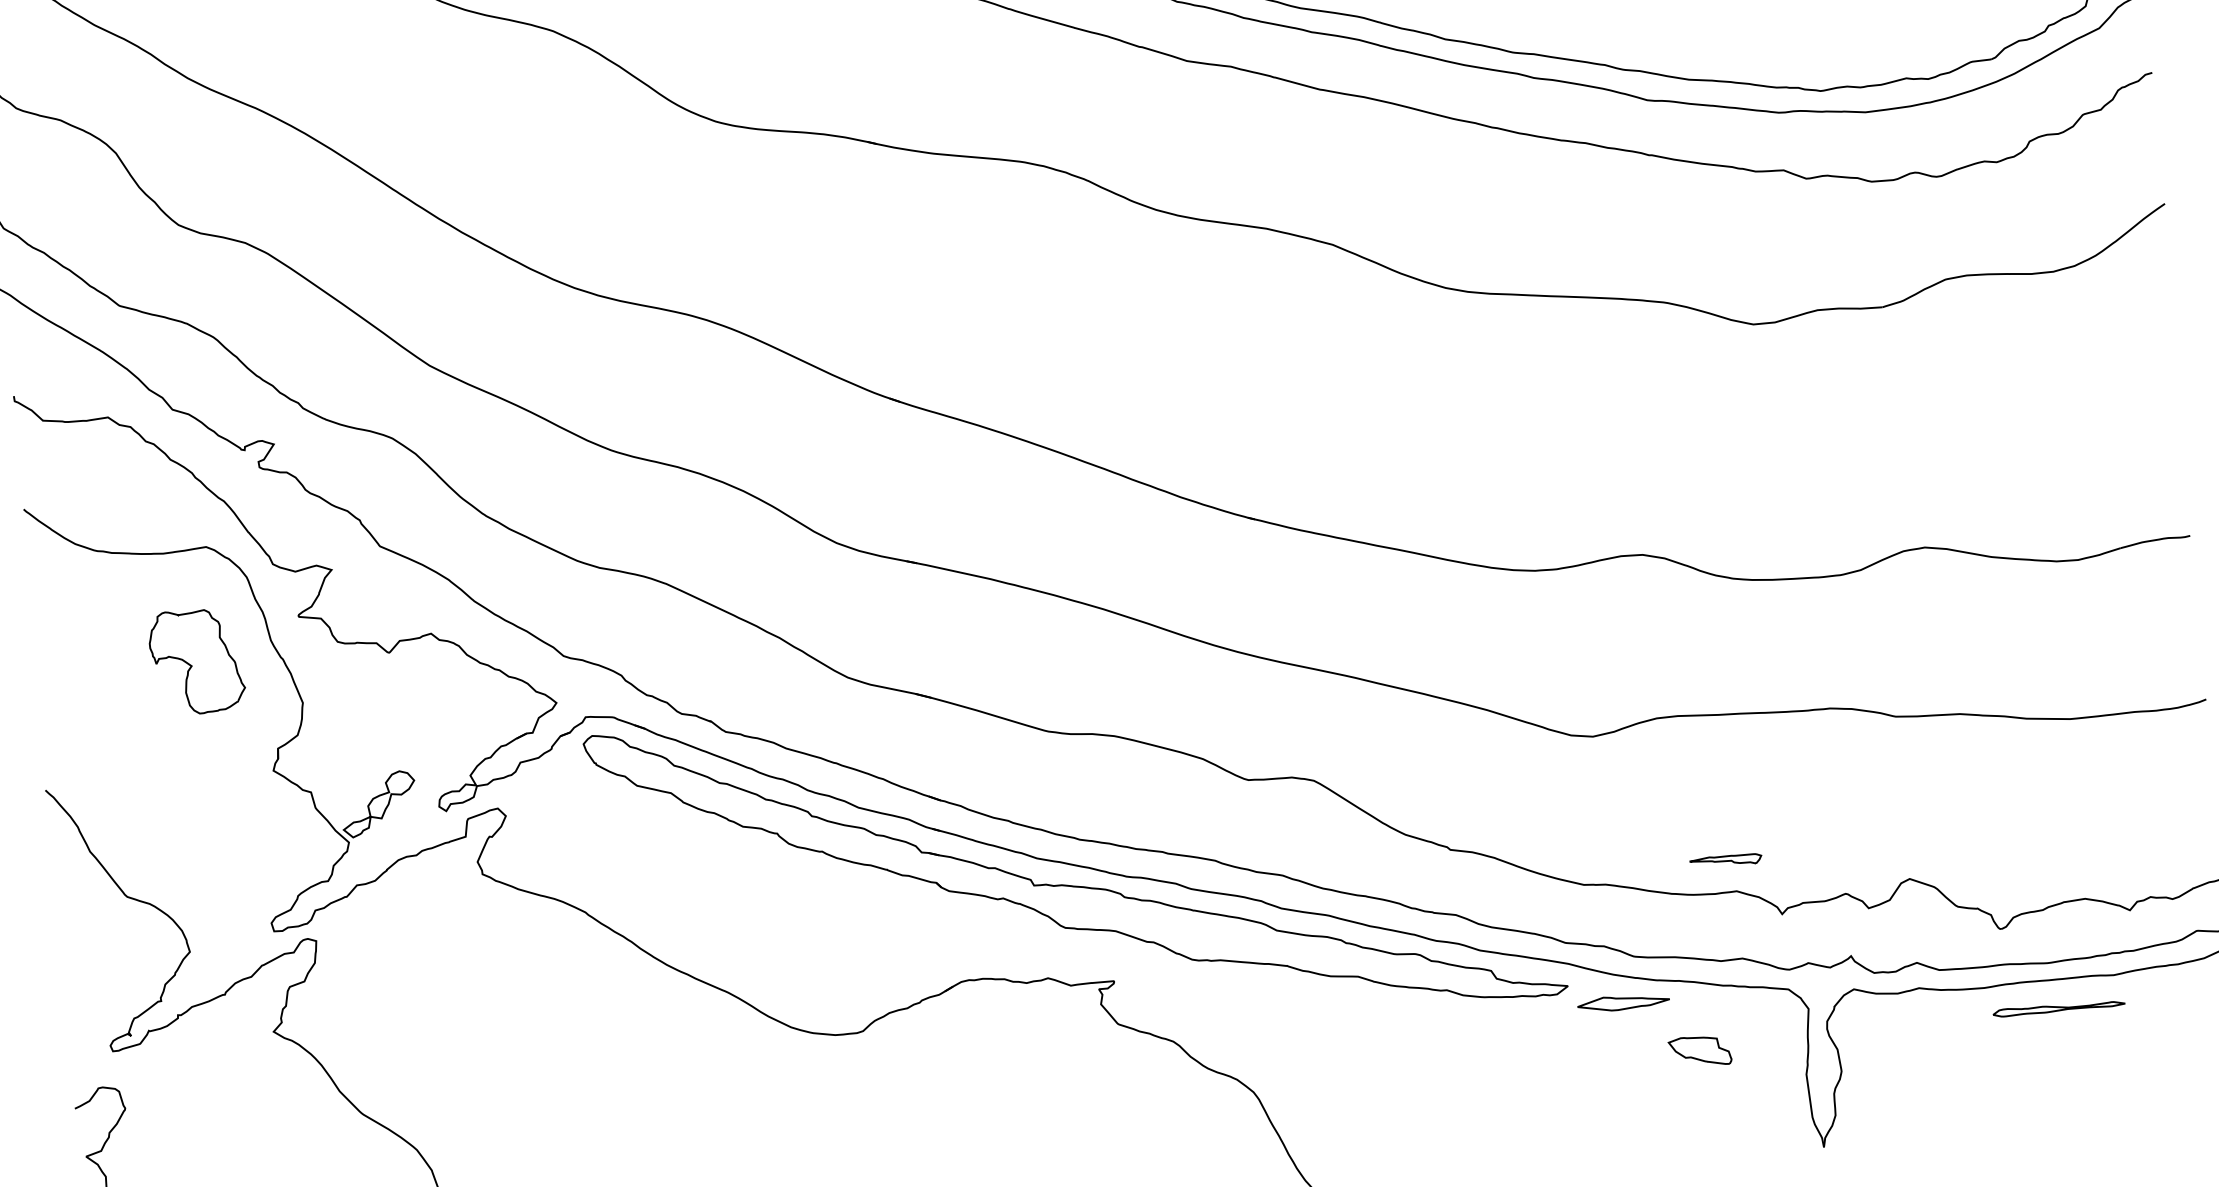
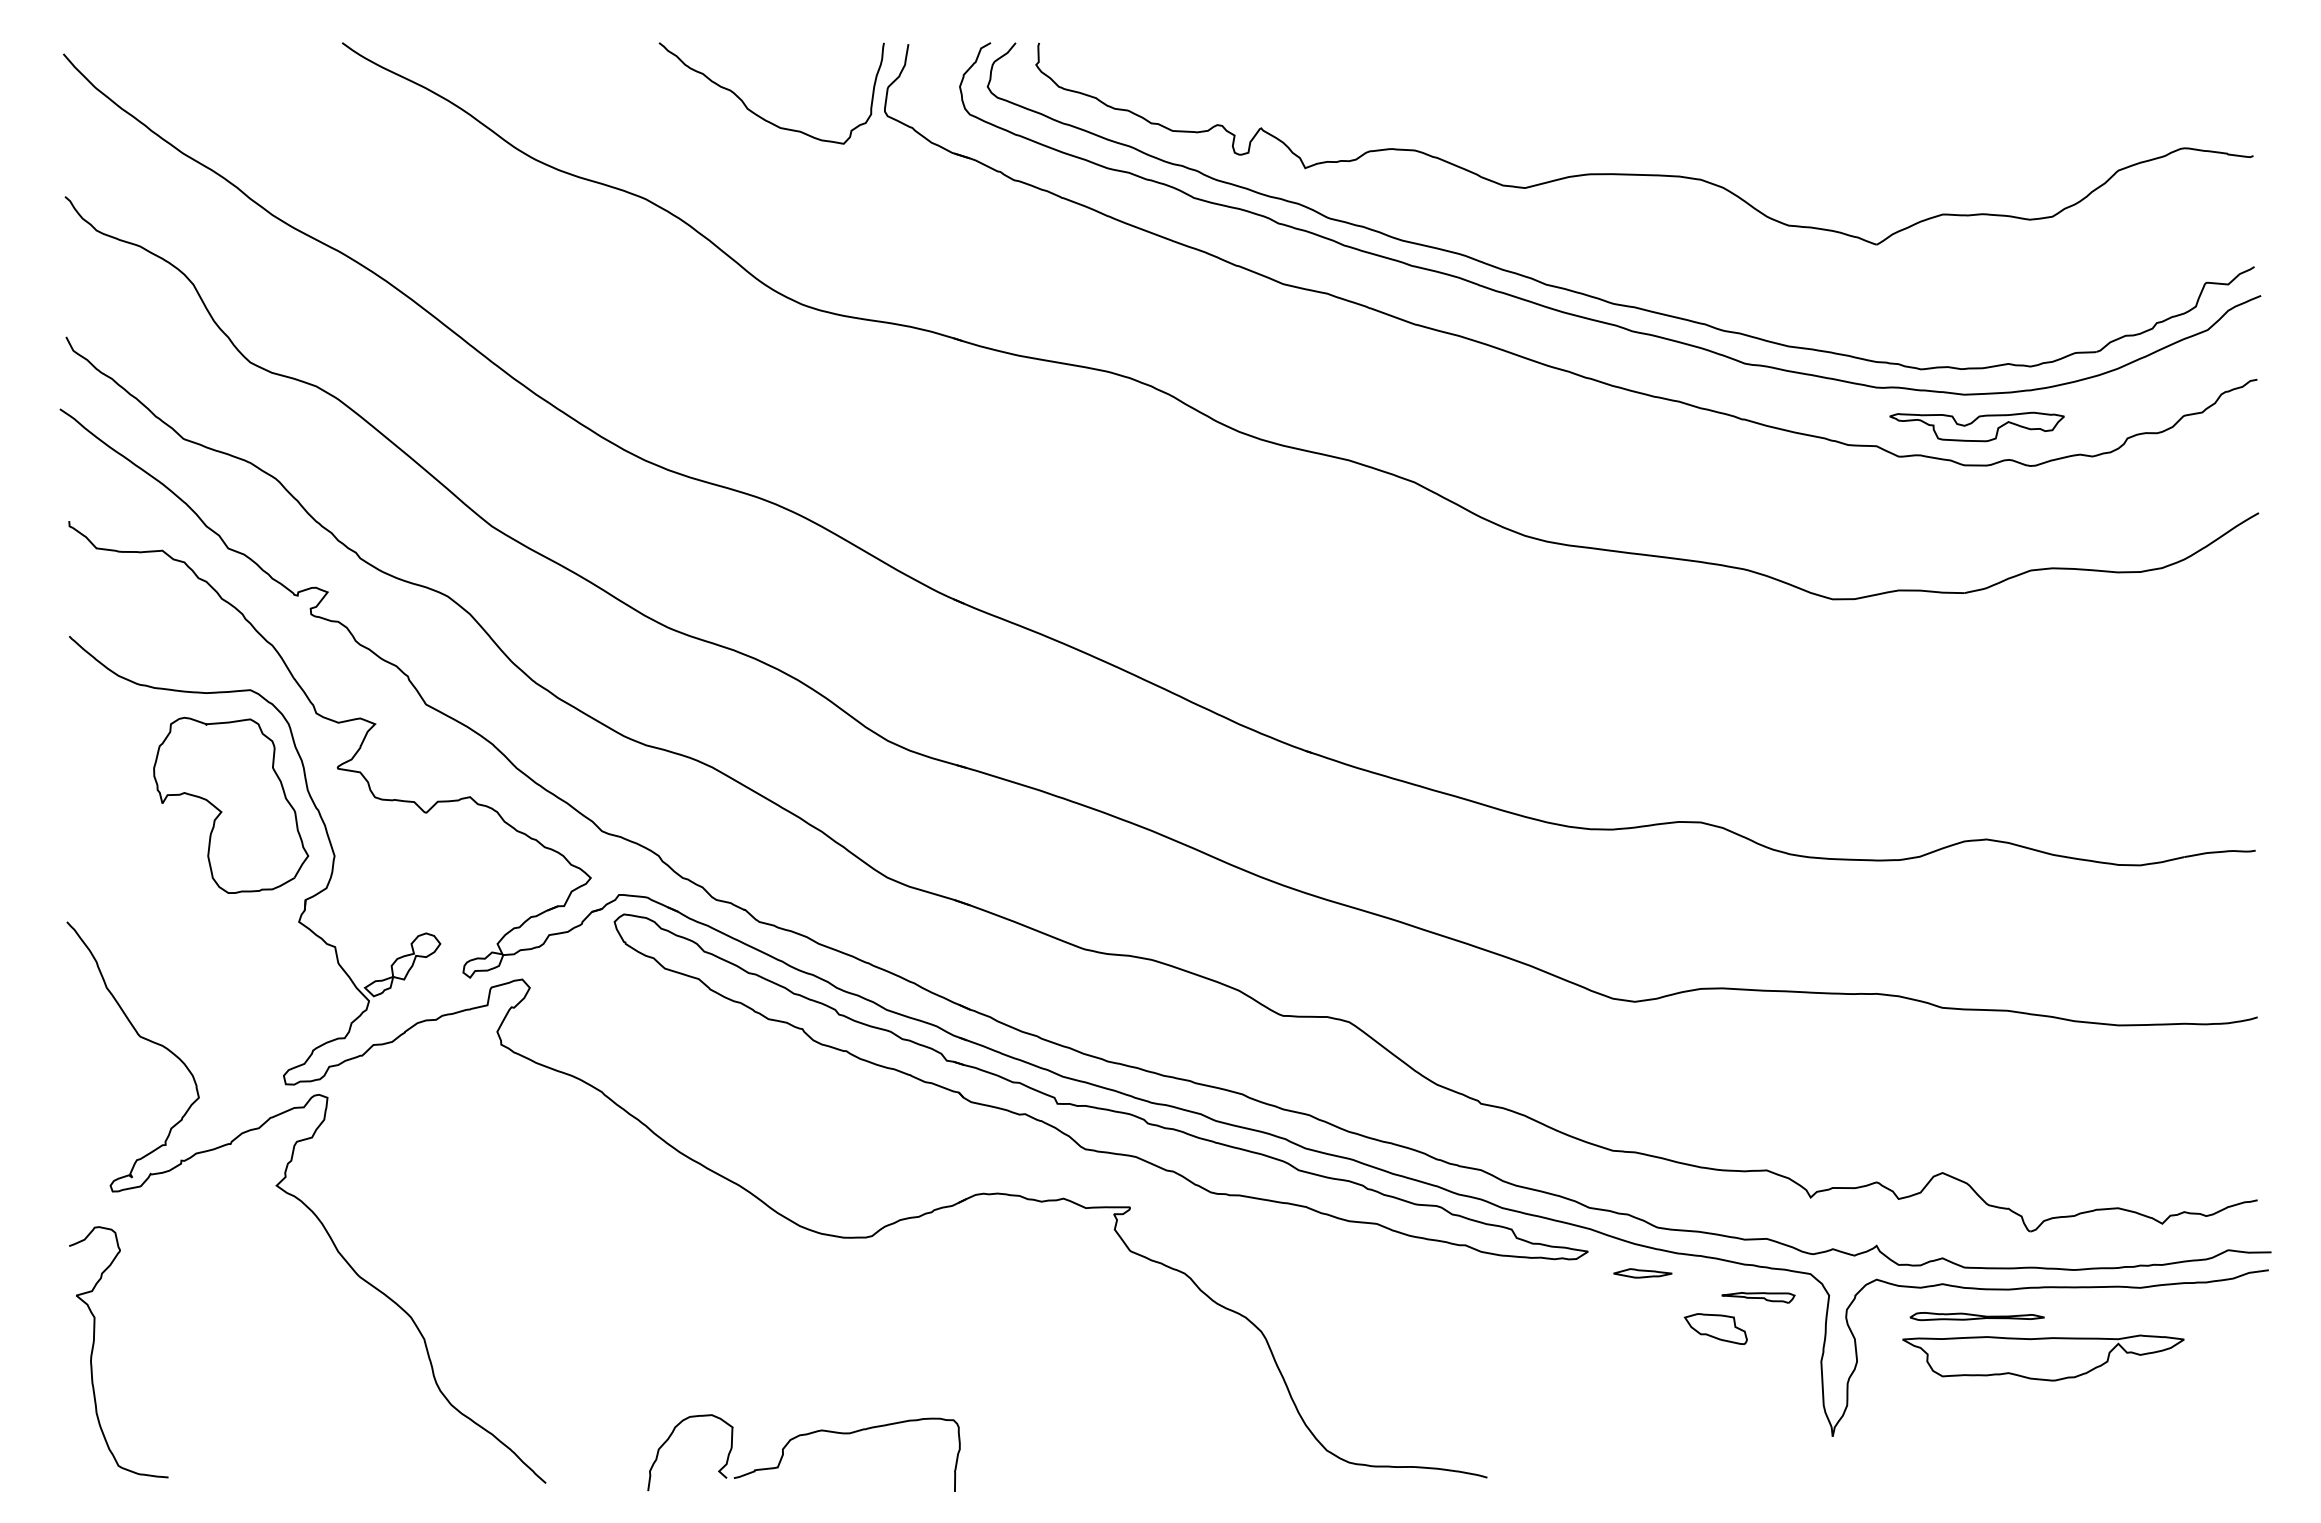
part: (1880, 142) -> (1976, 426), added
part: (197, 660) -> (231, 804), size x1.67
part: (1725, 860) -> (1758, 1297), moved
part: (1623, 1003) -> (1642, 1273), size x0.62
part: (2058, 1008) -> (1976, 1316), moved
part: (2024, 1051) -> (2043, 1357), added

